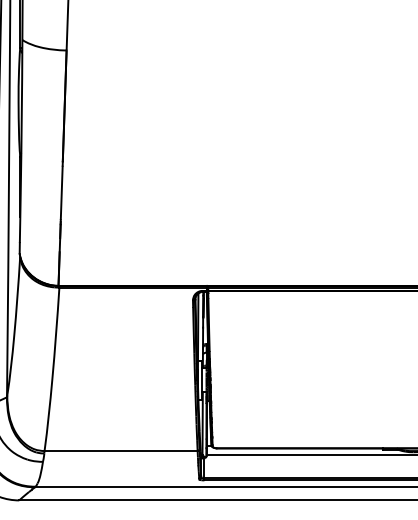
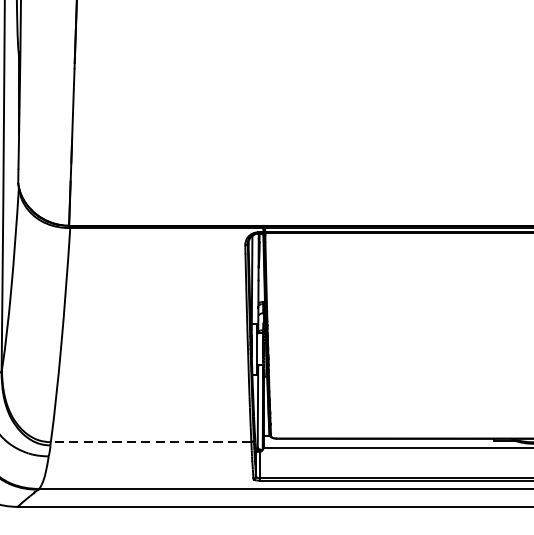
line: (121, 451) -> (151, 442), solid -> dashed

